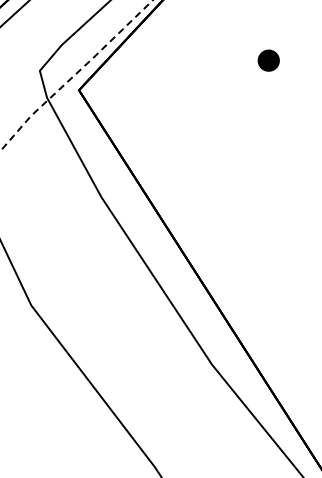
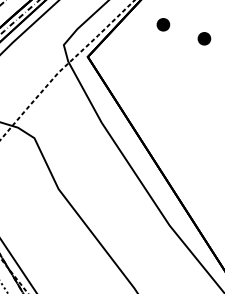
part: (202, 37) -> (163, 24), added

